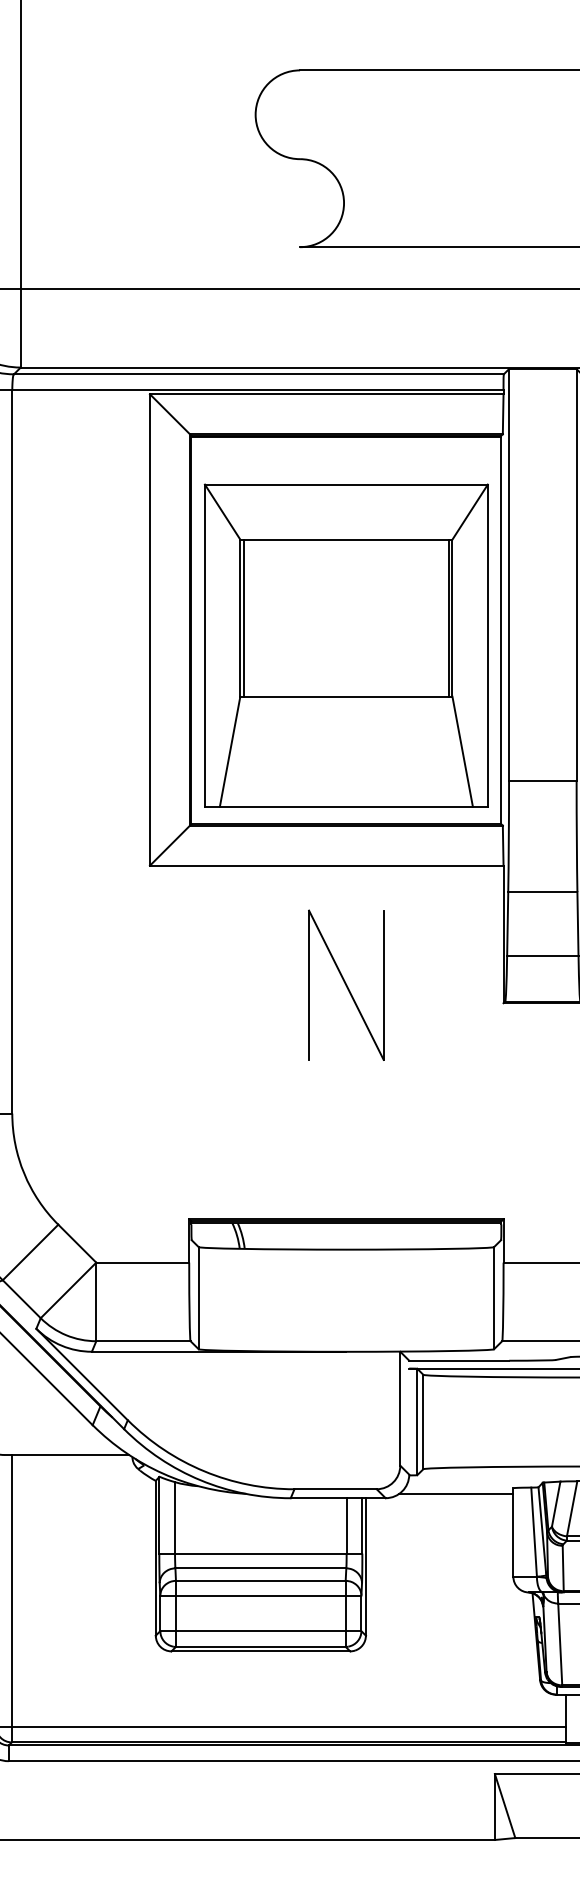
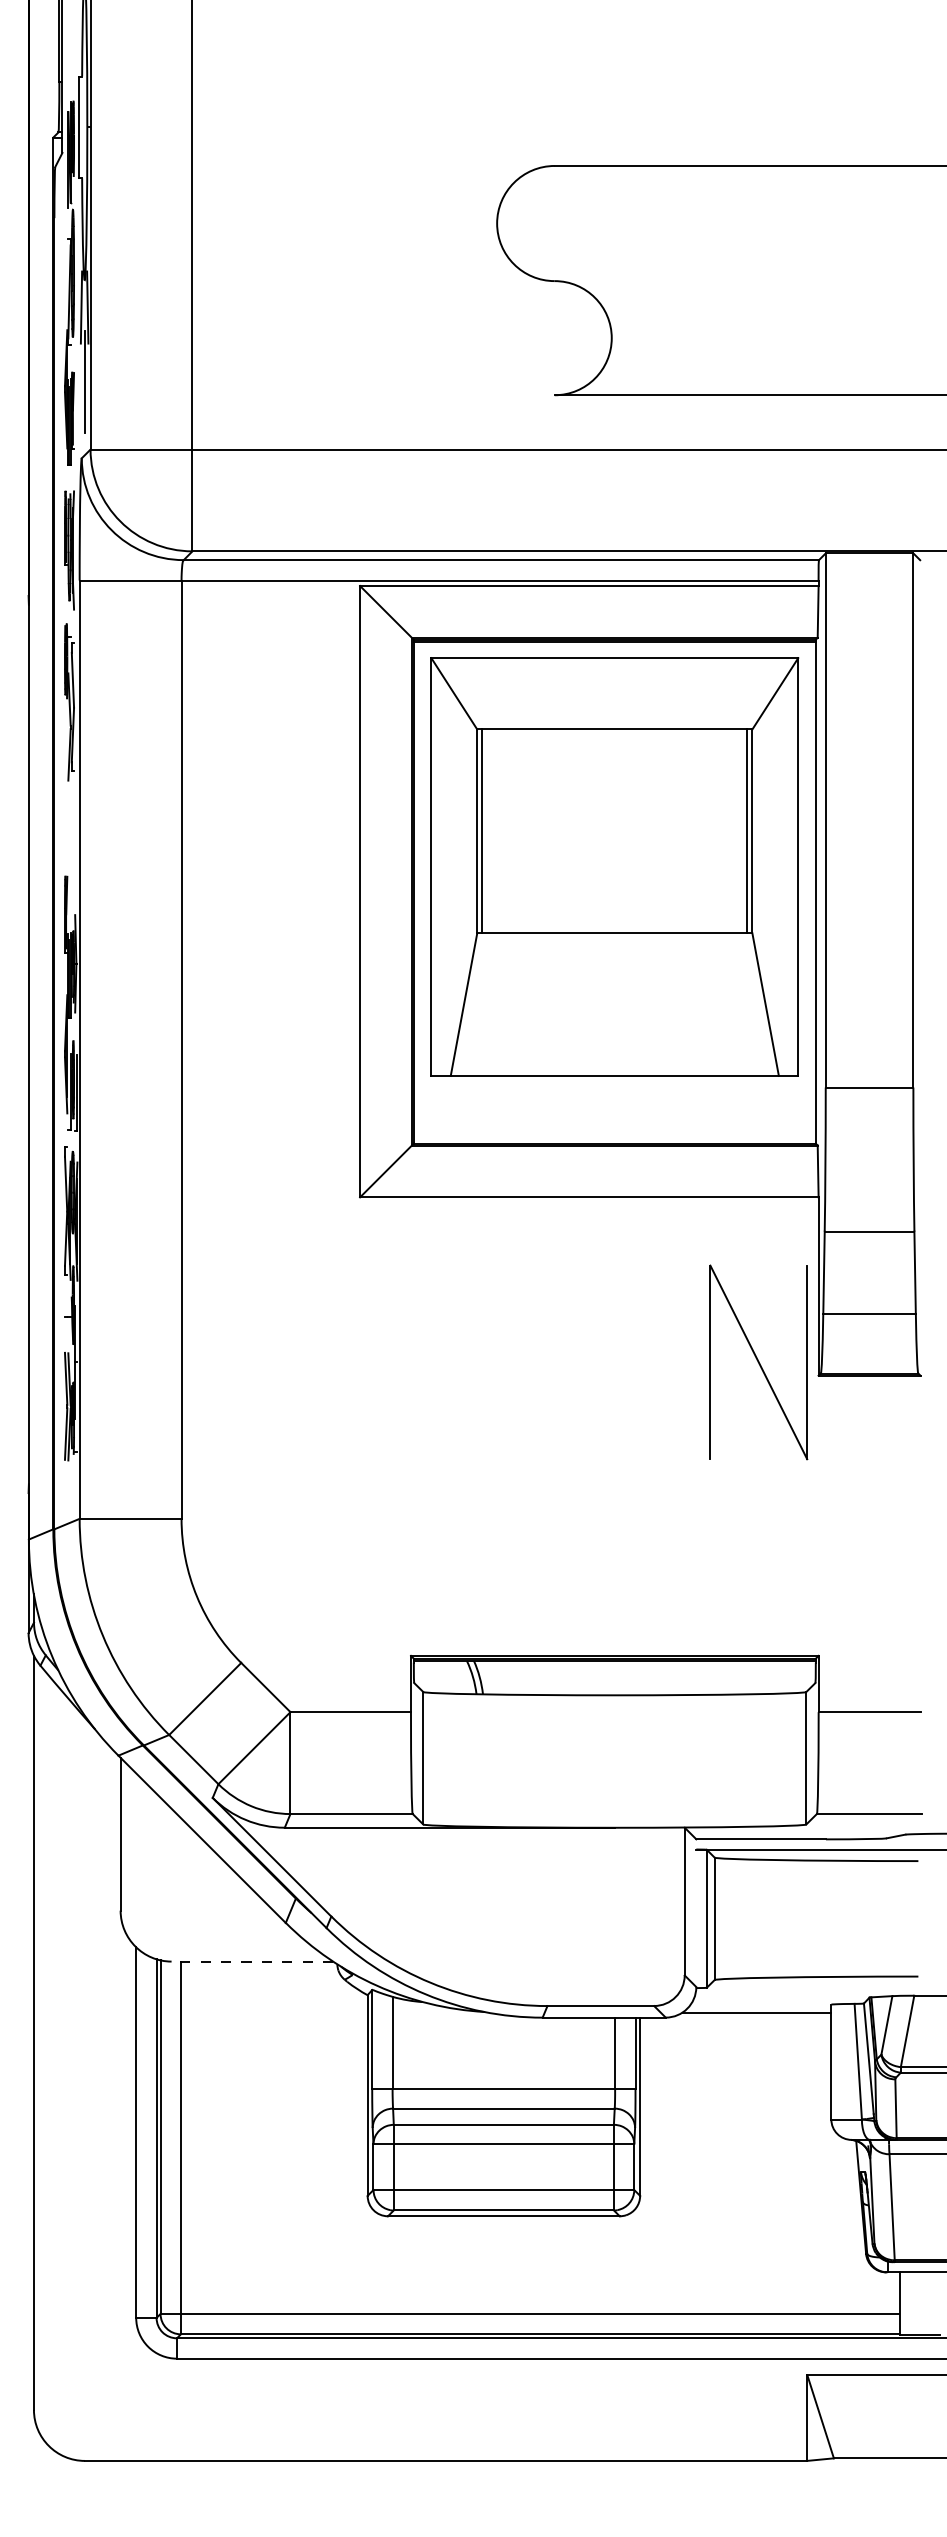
part: (346, 645) -> (614, 866), moved
part: (346, 985) -> (758, 1362), moved
line: (67, 1454) -> (252, 1961), solid -> dashed

